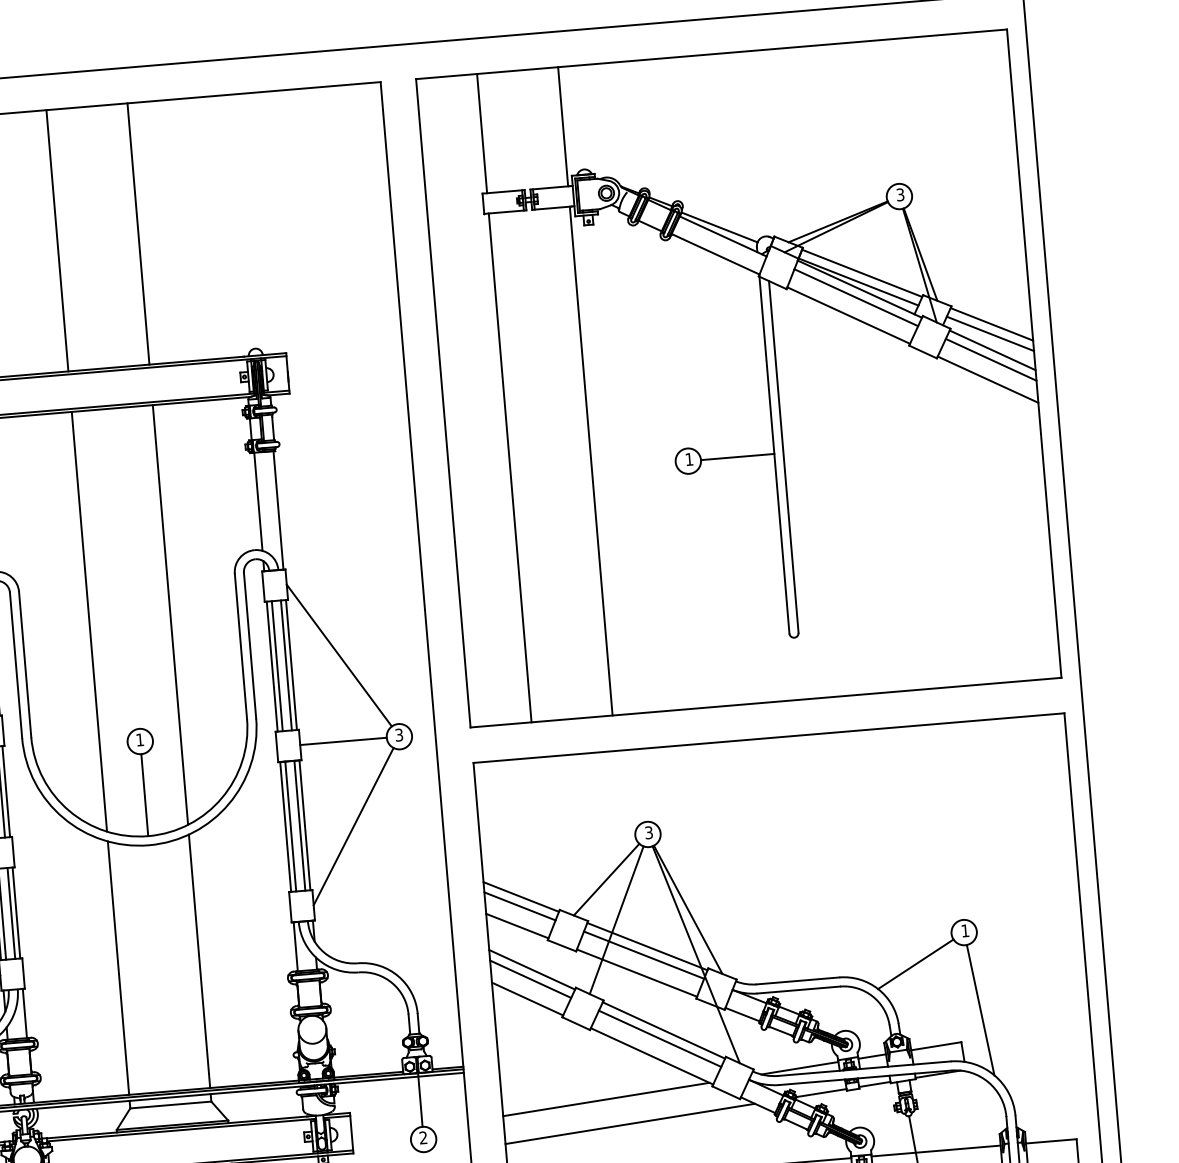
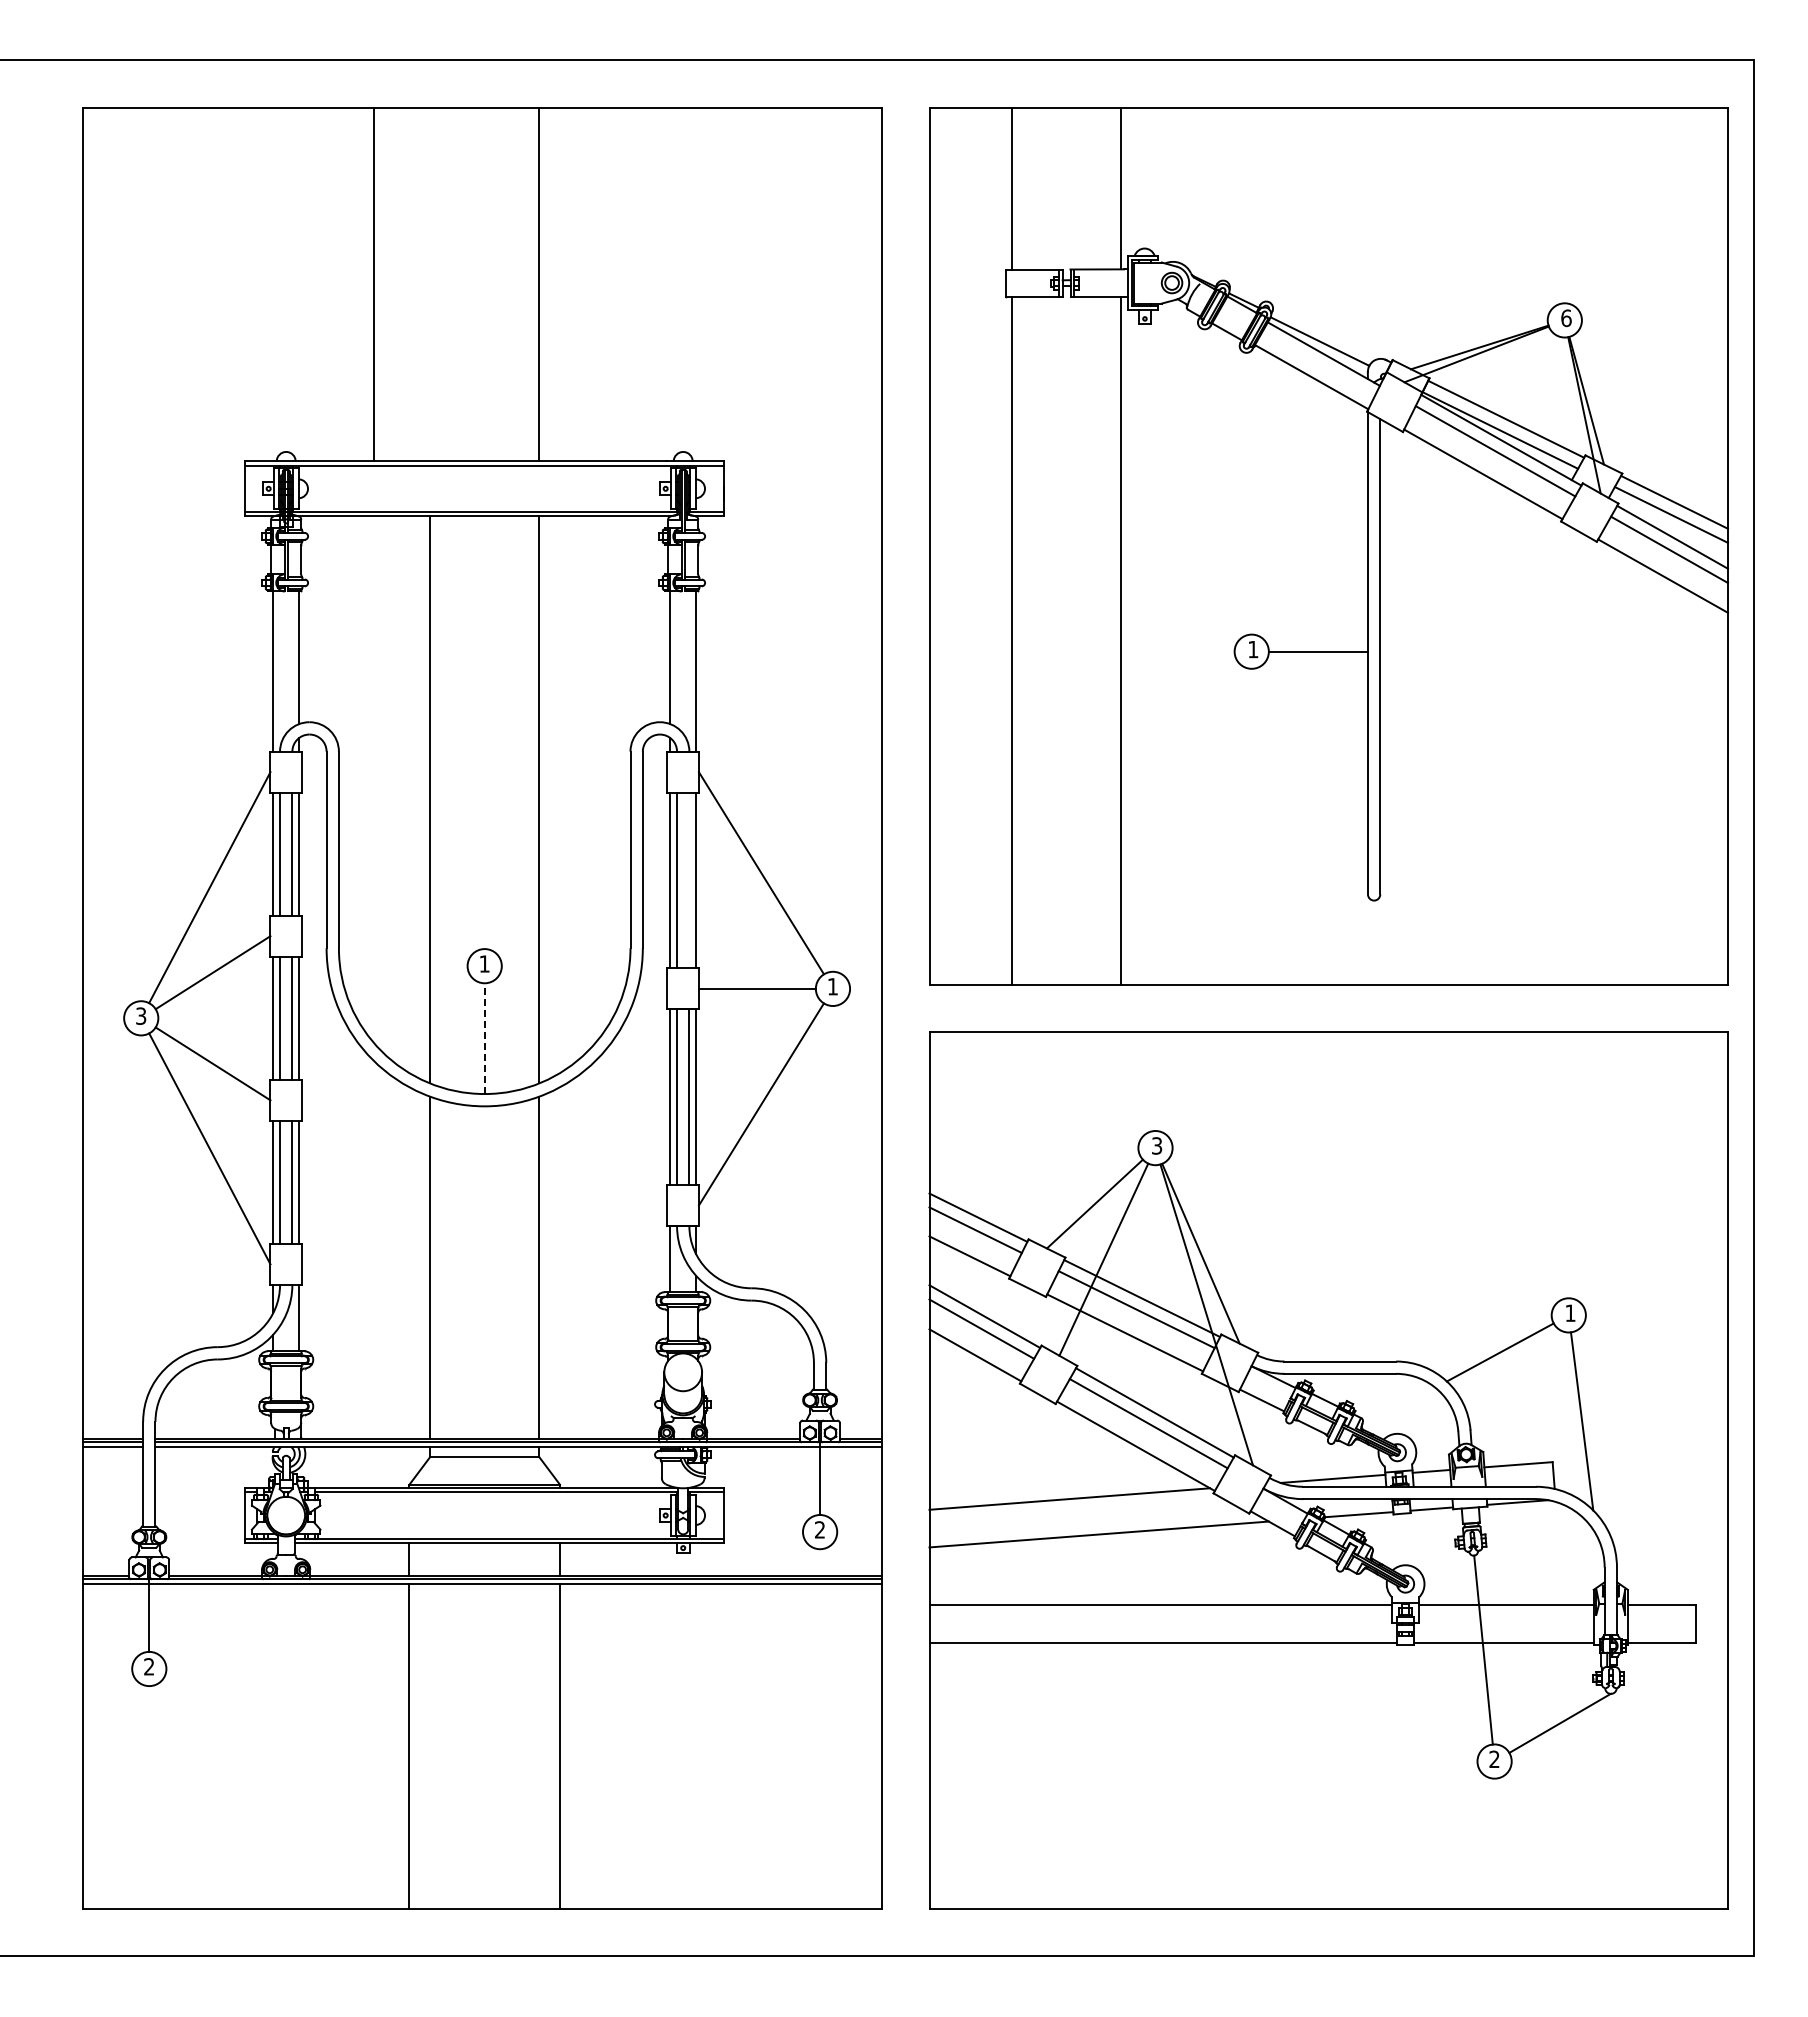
text: (900, 195) -> (1566, 318), 3 -> 6
line: (57, 240) -> (373, 284), moved
line: (286, 665) -> (689, 880), removed
text: (398, 734) -> (832, 986), 3 -> 1
line: (144, 795) -> (484, 1038), solid -> dashed

